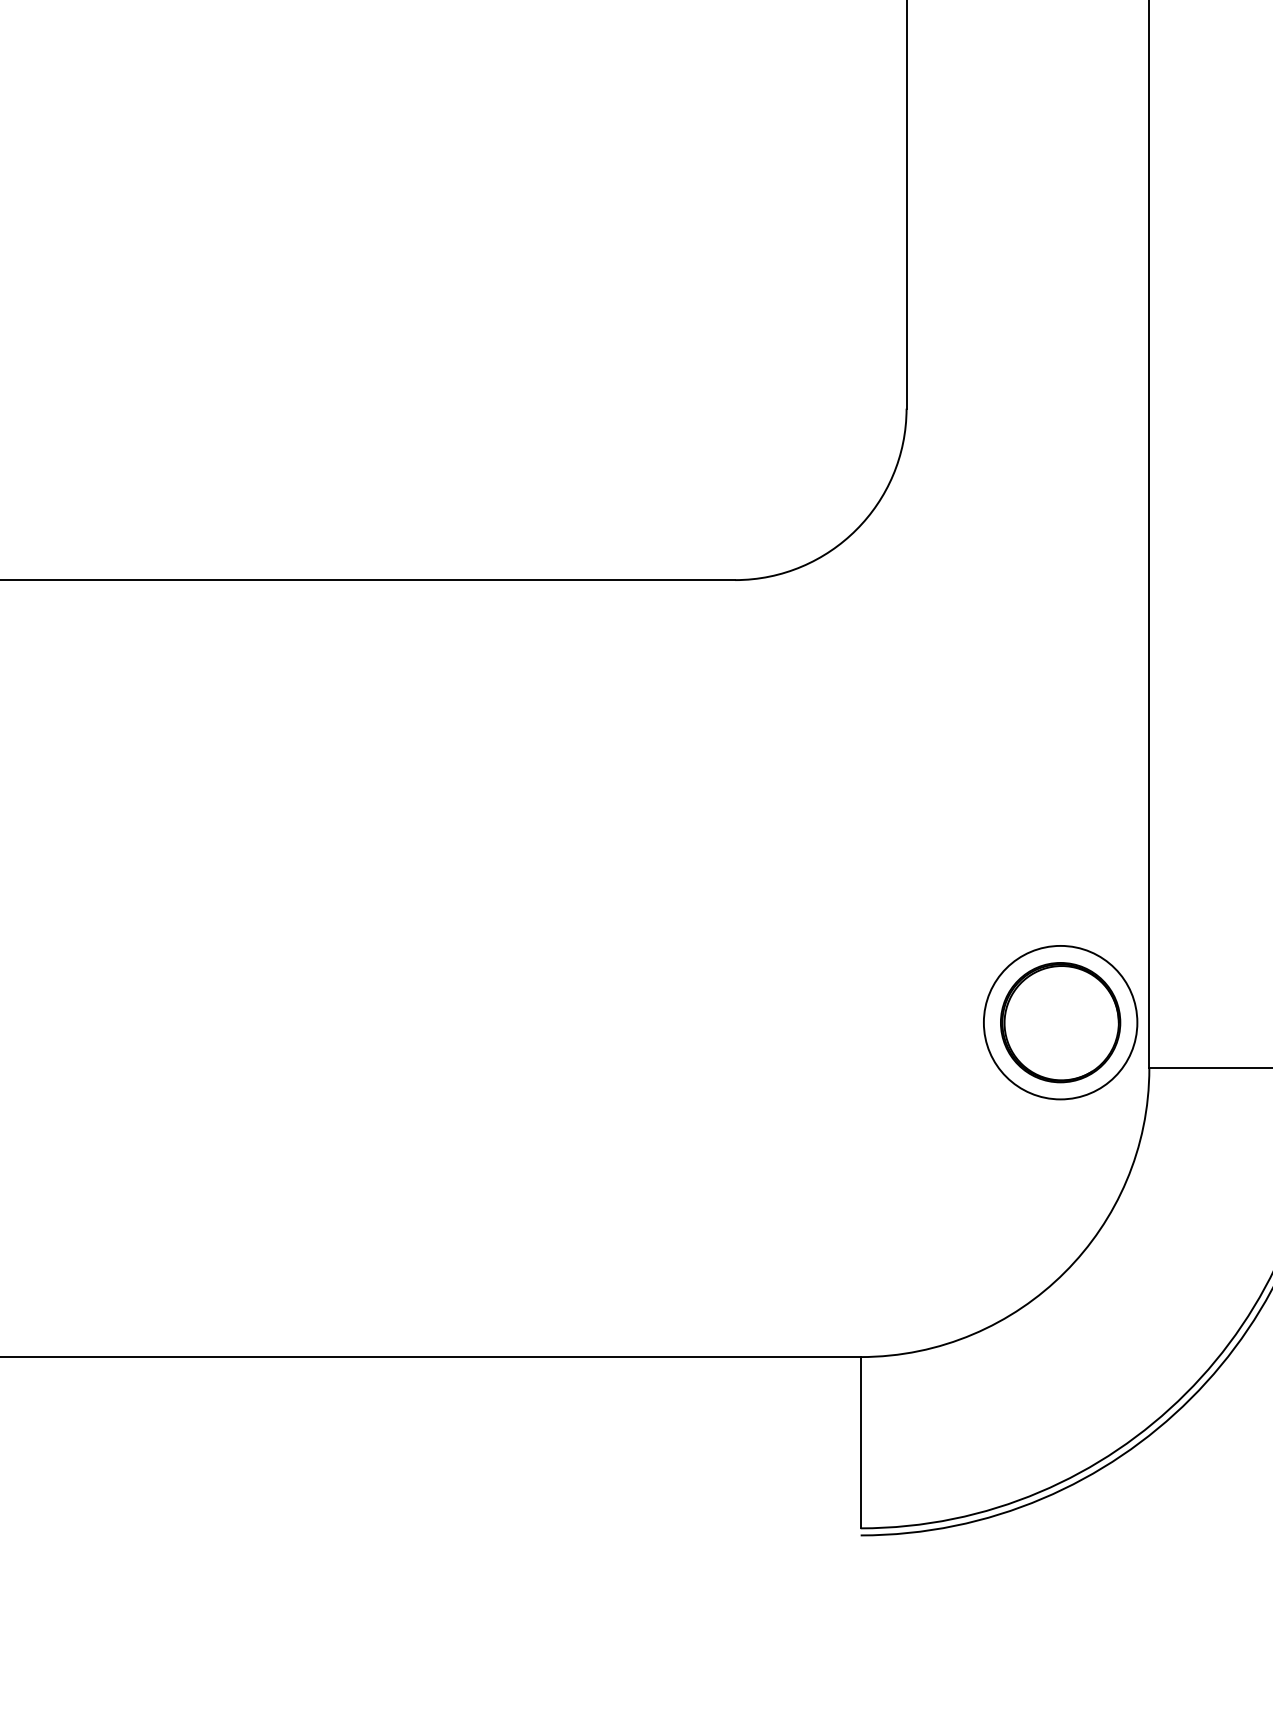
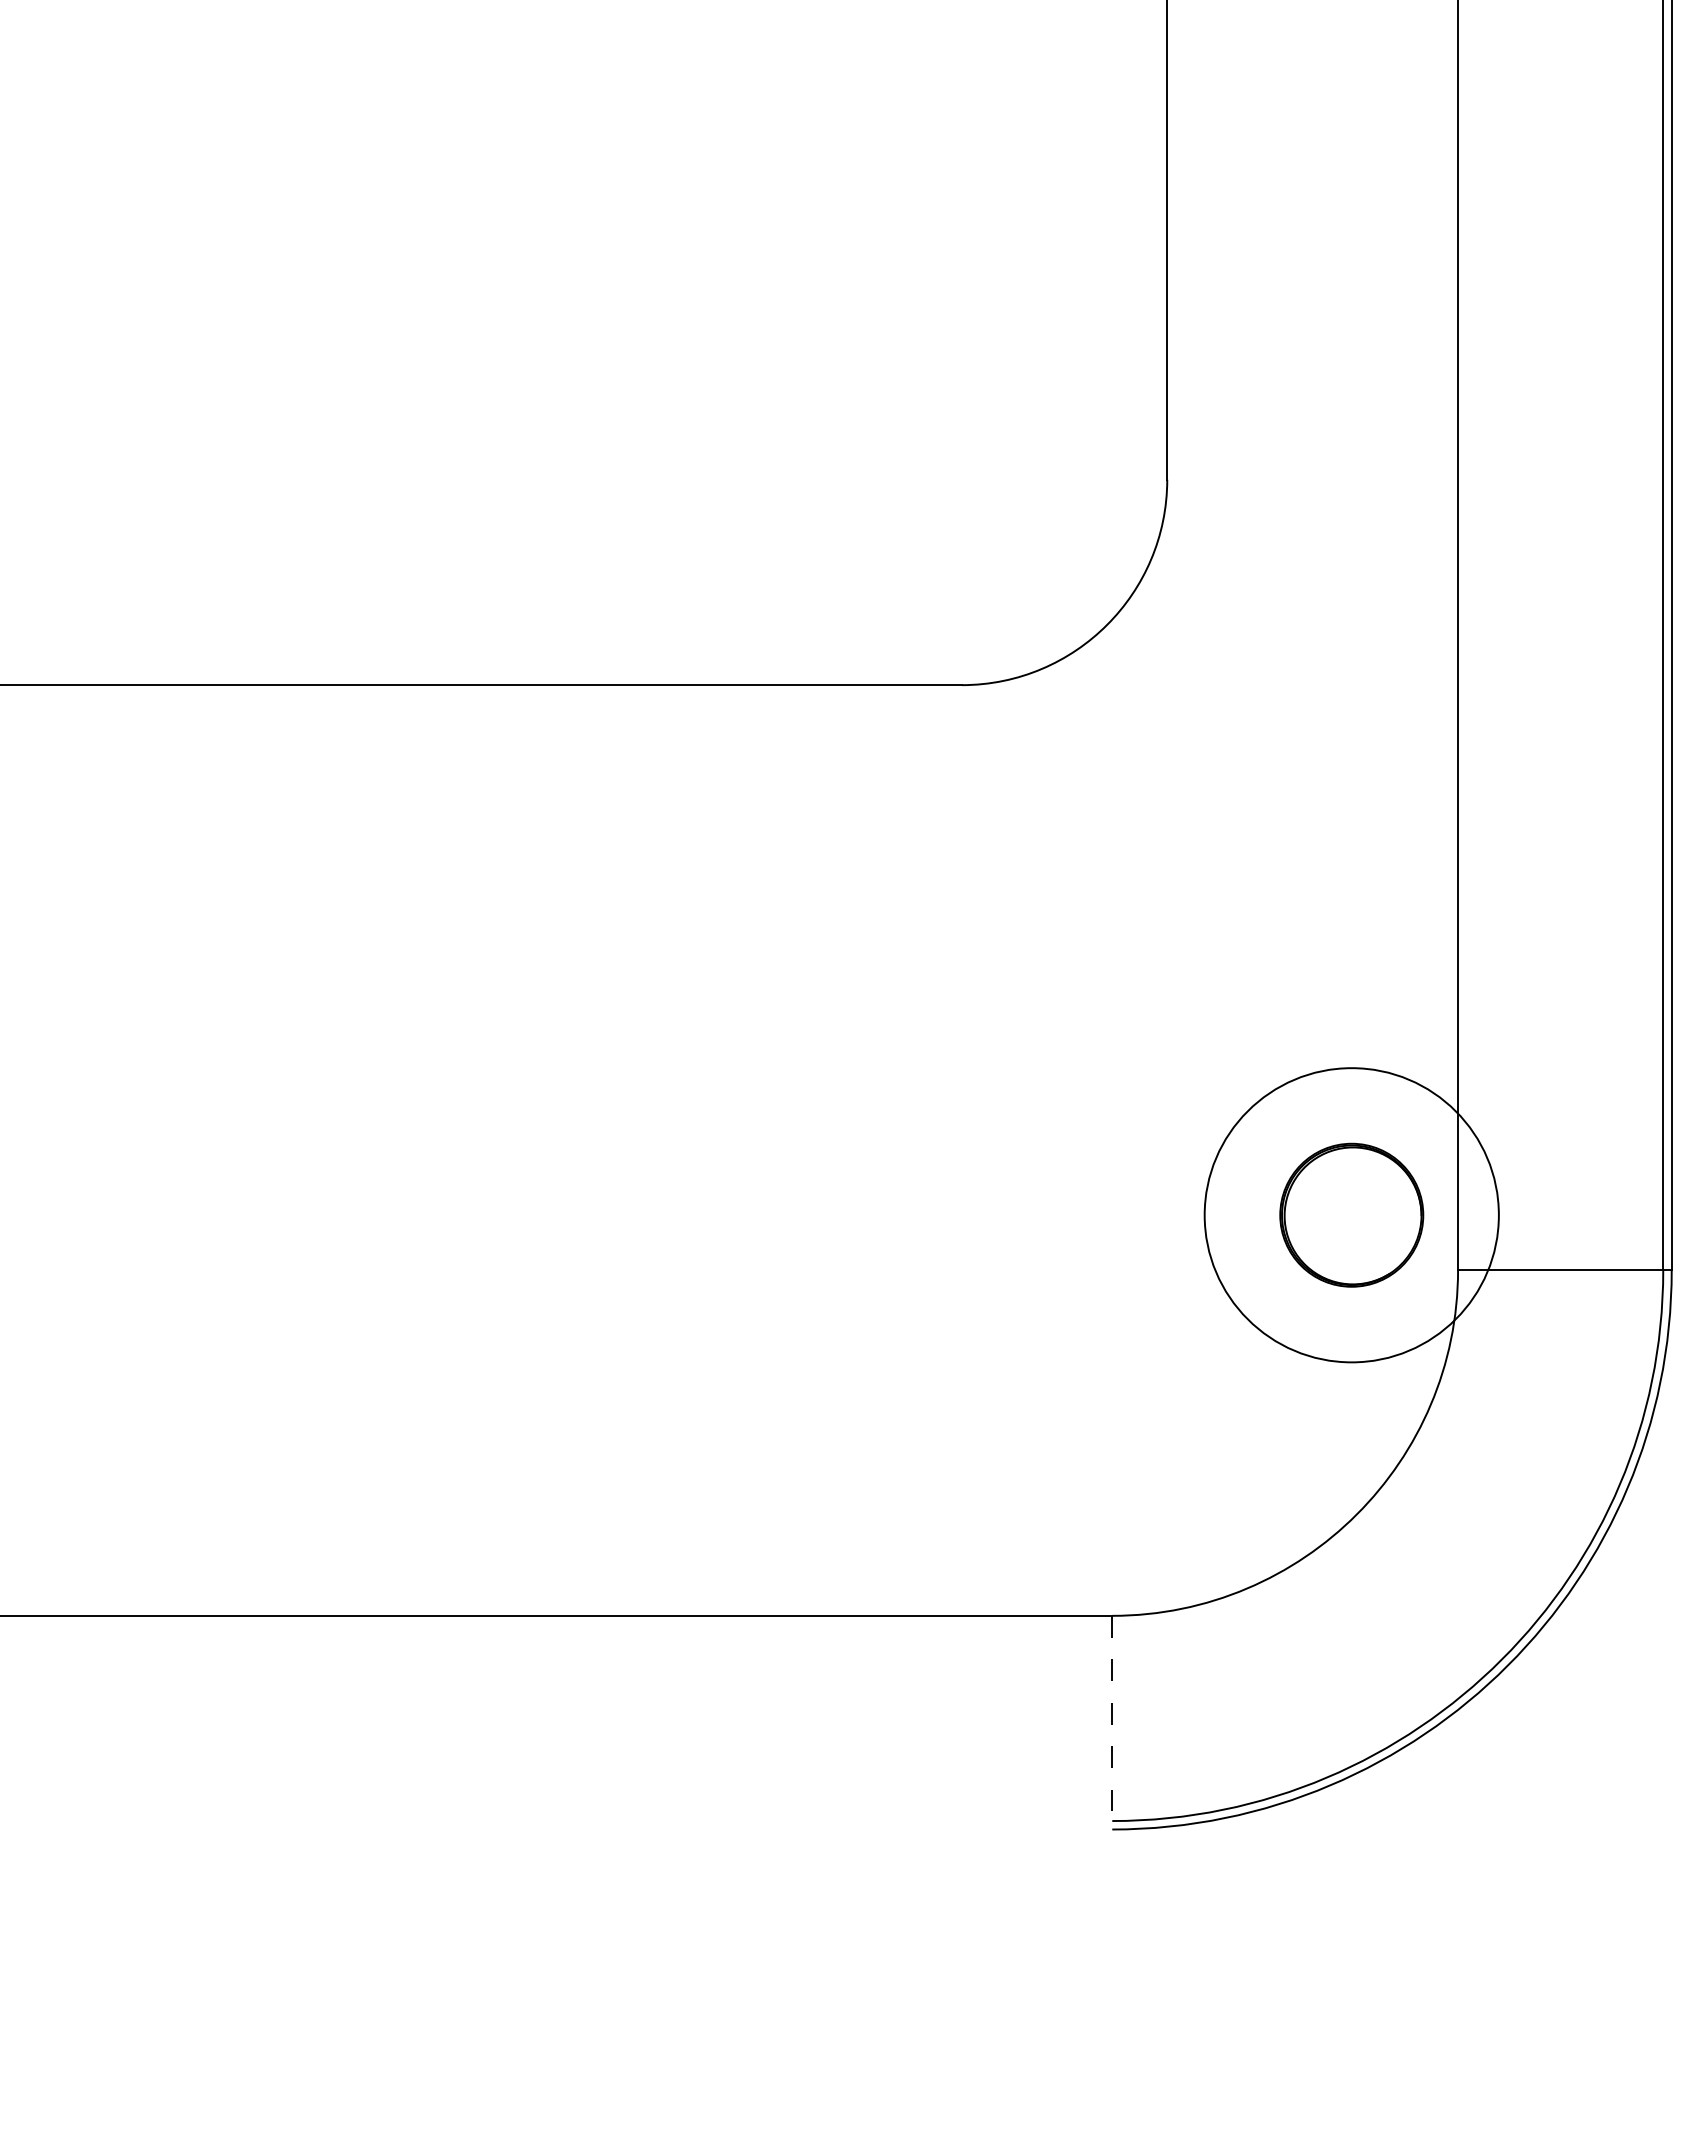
circle: (1060, 1022) -> (1351, 1215), size x1.6
line: (860, 1442) -> (1112, 1718), solid -> dashed

